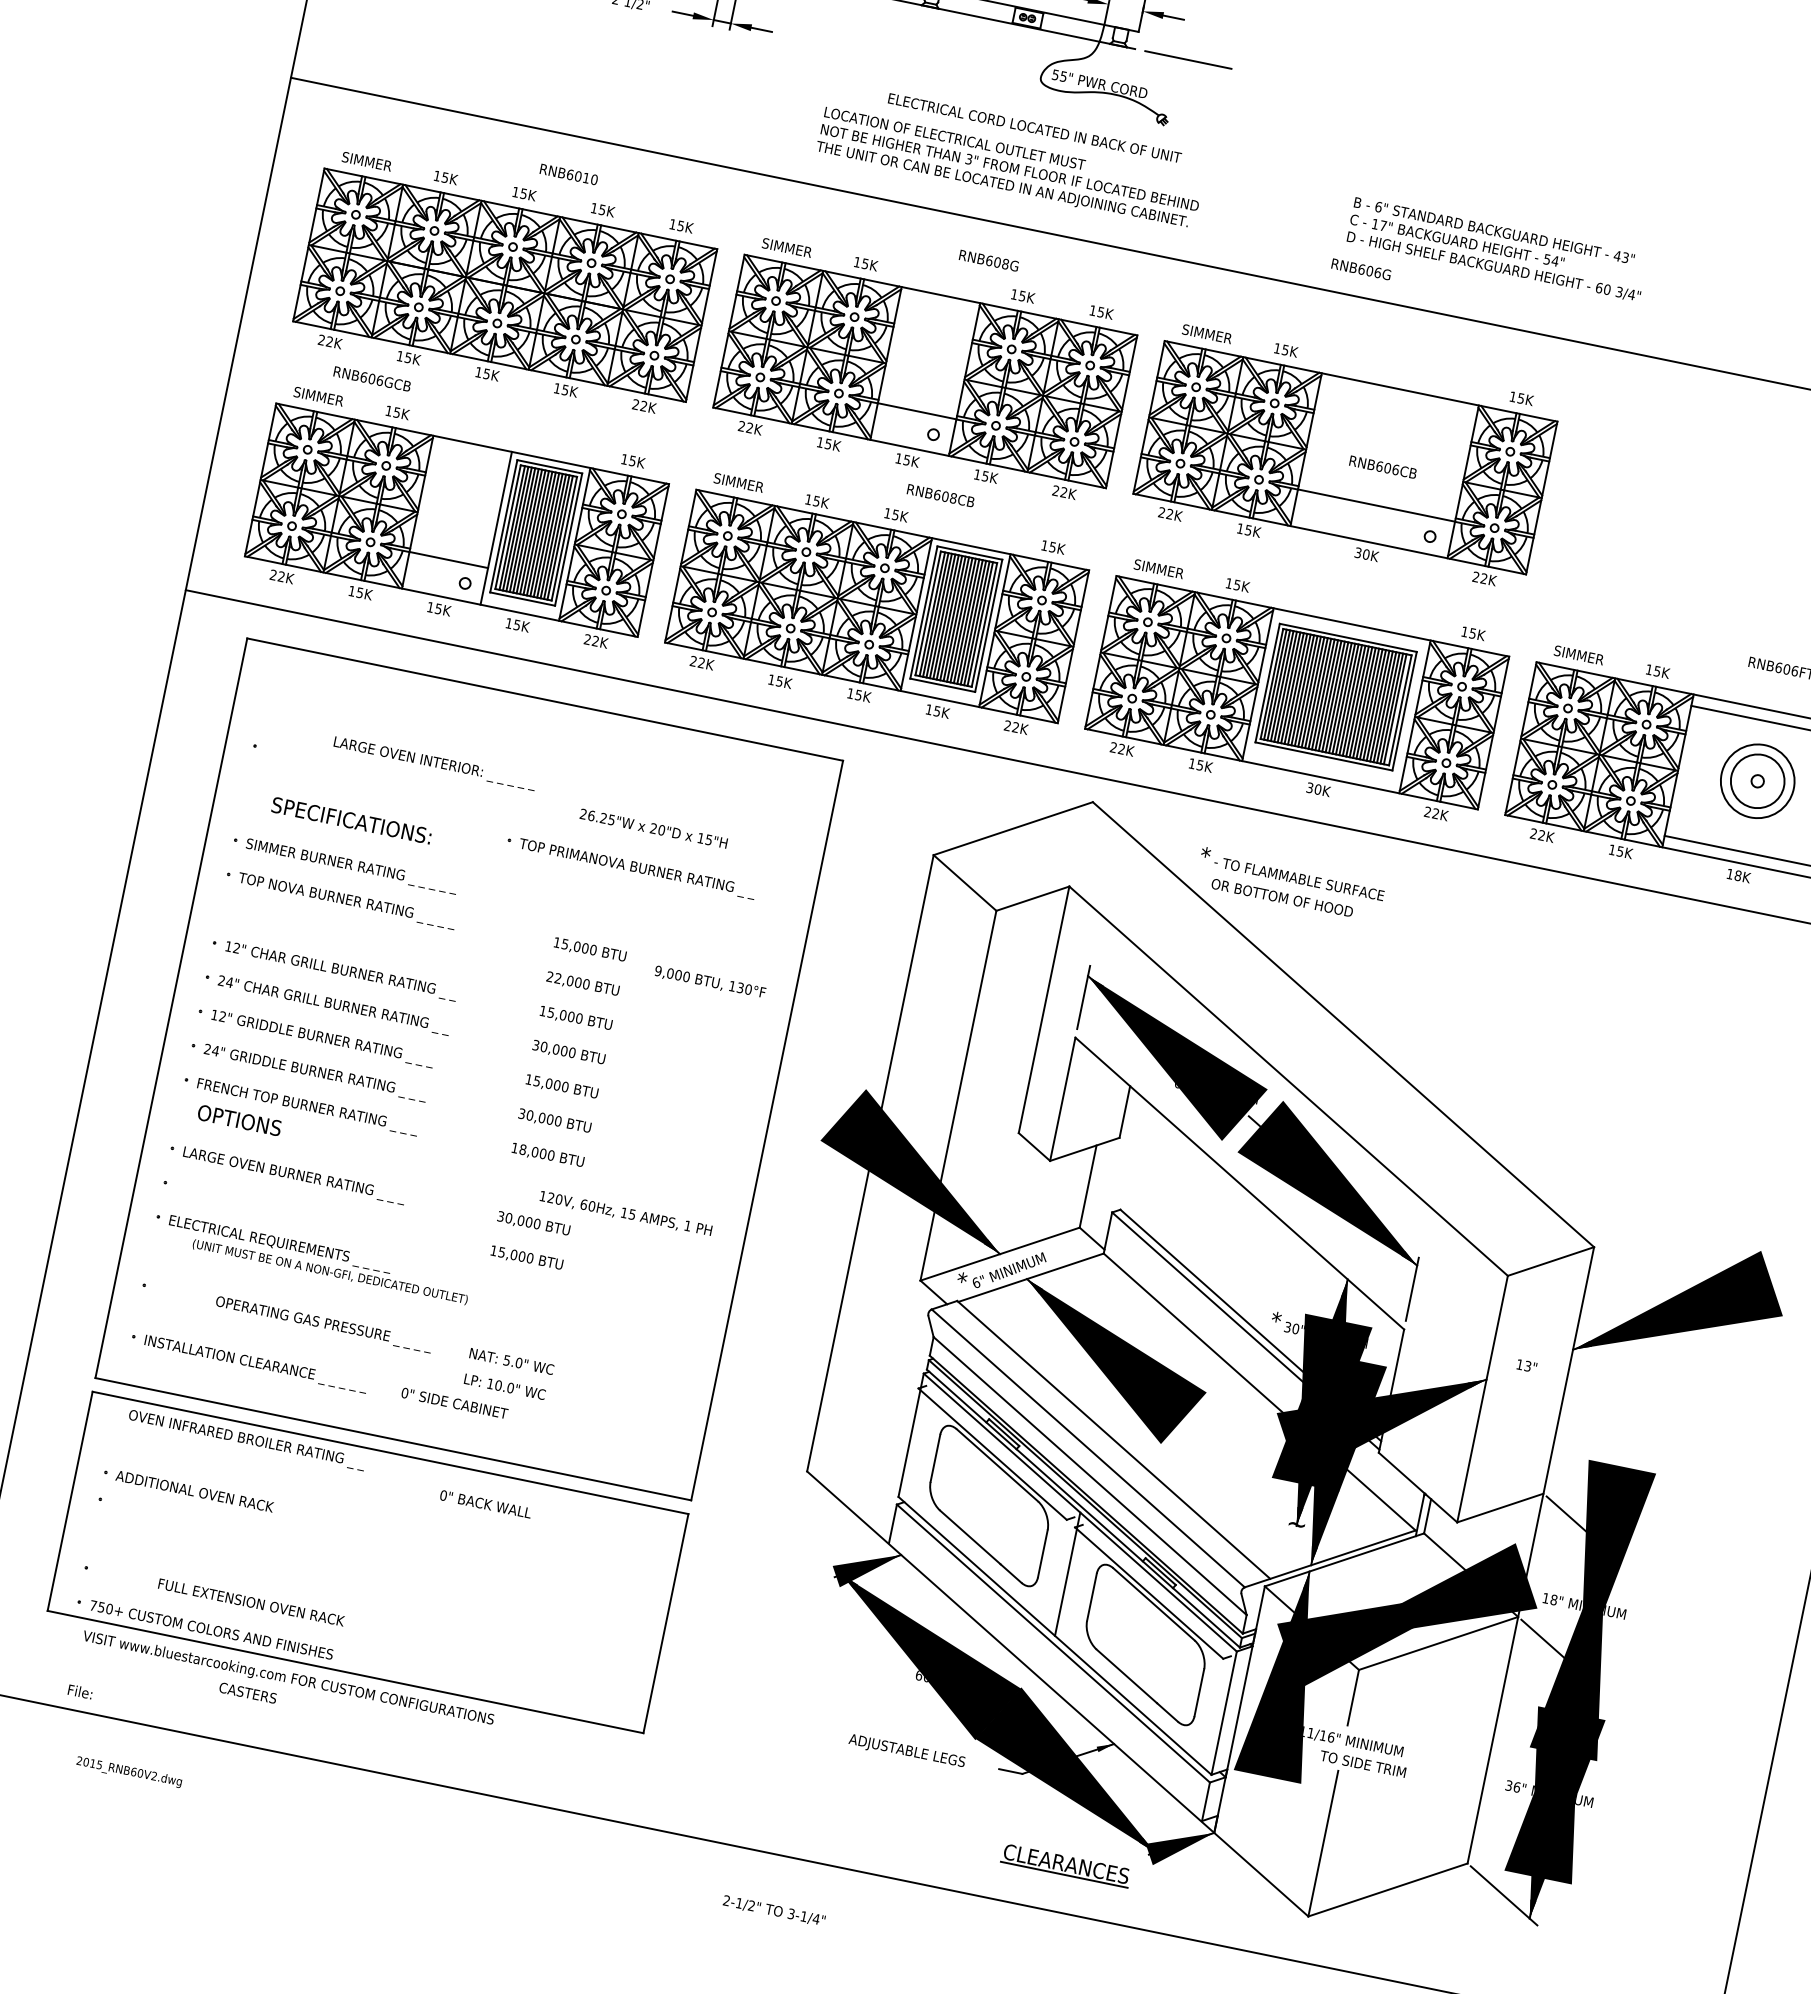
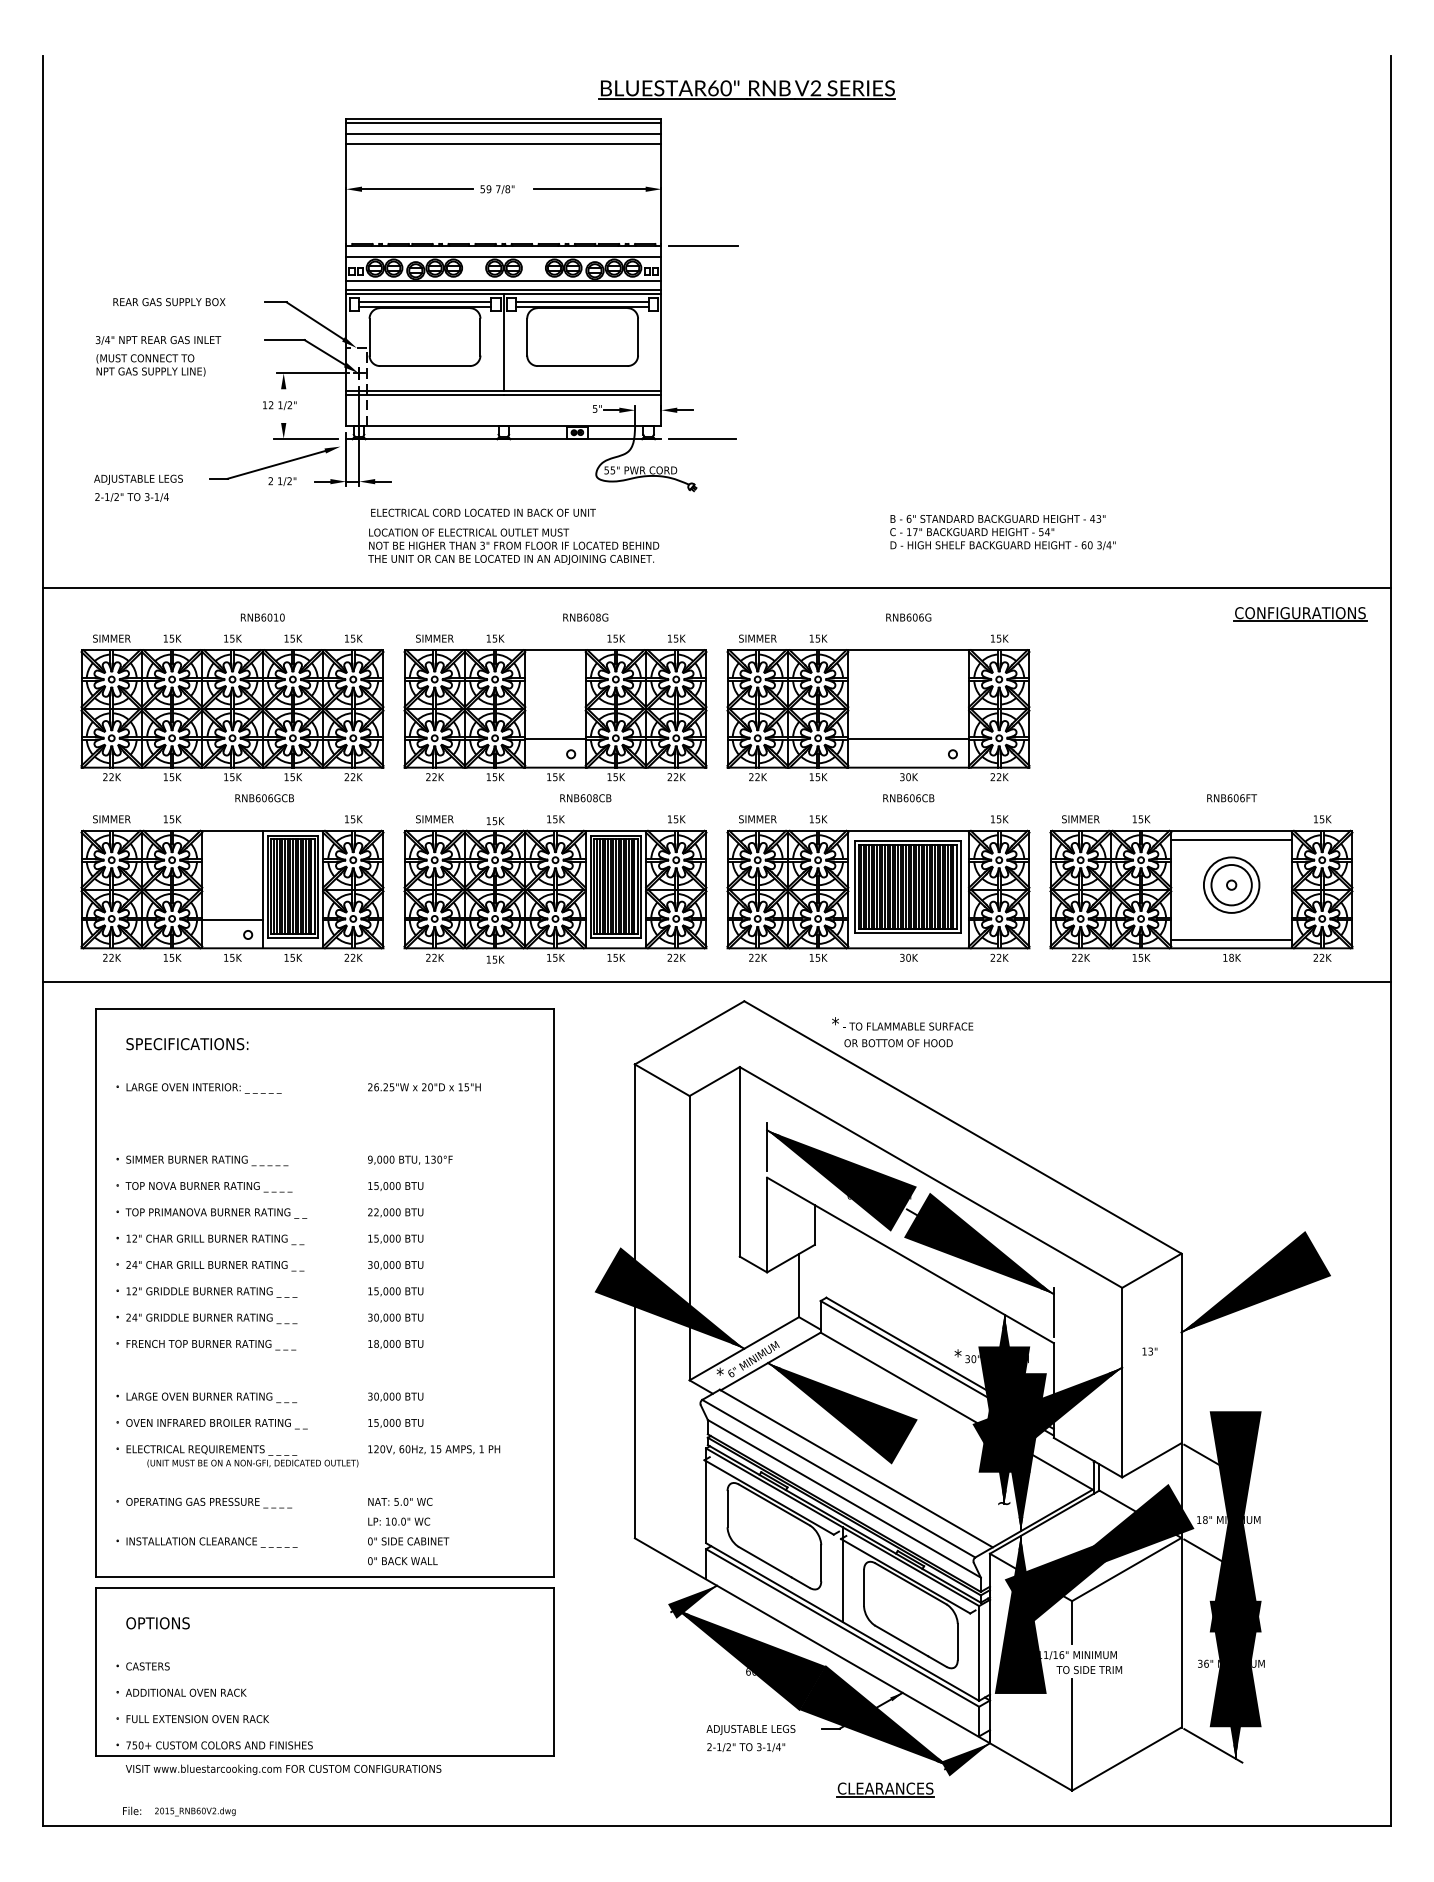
text: (1034, 127) -> (483, 512), moved
text: (1008, 168) -> (513, 546), moved
text: (1496, 249) -> (1002, 532), moved
text: (1361, 269) -> (908, 617), moved
text: (372, 379) -> (264, 798), moved
text: (1382, 467) -> (908, 798), moved
text: (434, 763) -> (203, 1088), moved
text: (351, 821) -> (187, 1044), moved
text: (630, 867) -> (211, 1213), moved
text: (710, 981) -> (410, 1159), moved
text: (238, 1120) -> (157, 1623), moved
text: (626, 1213) -> (434, 1449), moved
text: (323, 1323) -> (208, 1502), moved
text: (454, 1403) -> (408, 1541), moved
text: (246, 1440) -> (216, 1424), moved
text: (188, 1489) -> (181, 1692), moved
text: (485, 1504) -> (402, 1561), moved
text: (250, 1602) -> (197, 1719), moved
text: (247, 1692) -> (147, 1666), moved
text: (129, 1771) -> (195, 1811), moved
text: (774, 1911) -> (746, 1747), moved

